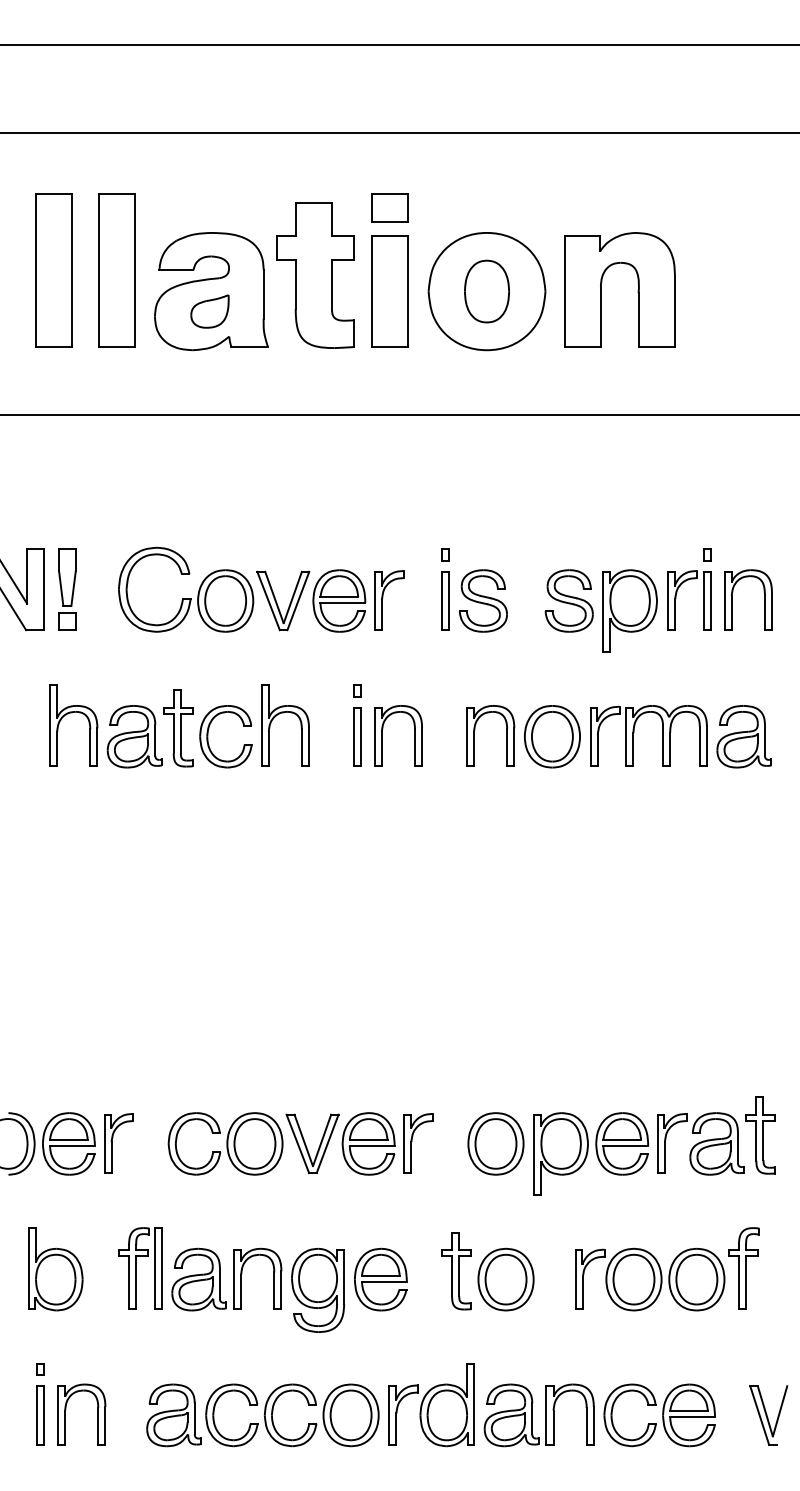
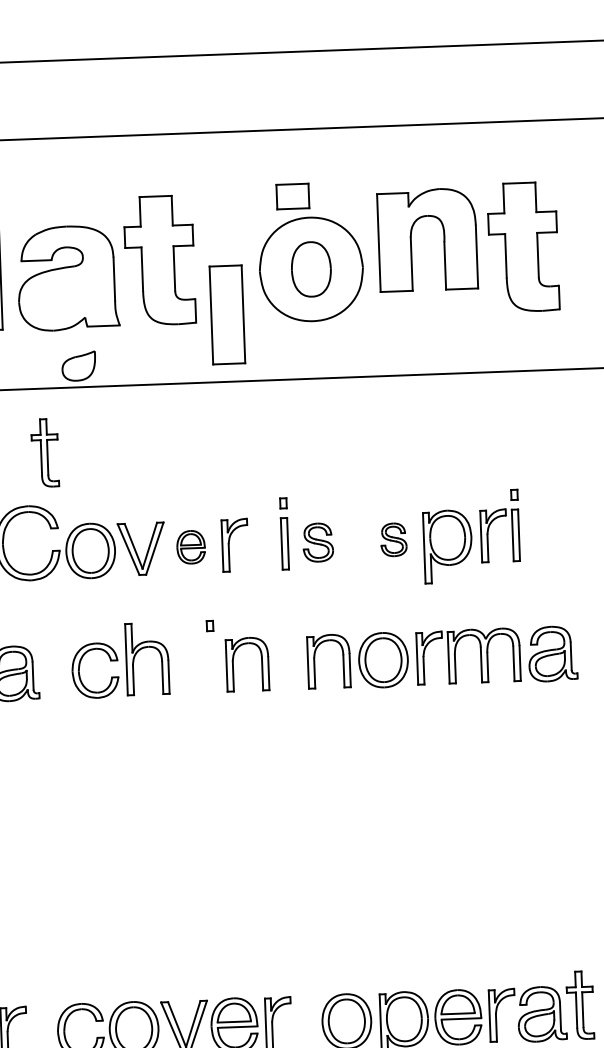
part: (389, 207) -> (292, 195), moved
part: (727, 275) -> (523, 247), added
part: (601, 289) -> (411, 240), moved
part: (389, 291) -> (226, 314), moved
part: (209, 311) -> (78, 366), moved
part: (732, 599) -> (537, 533), removed
part: (339, 600) -> (191, 546), size x0.6
part: (483, 600) -> (318, 542), size x0.7
part: (568, 600) -> (393, 539), size x0.6
part: (178, 728) -> (45, 453), moved
part: (357, 736) -> (211, 666), removed

